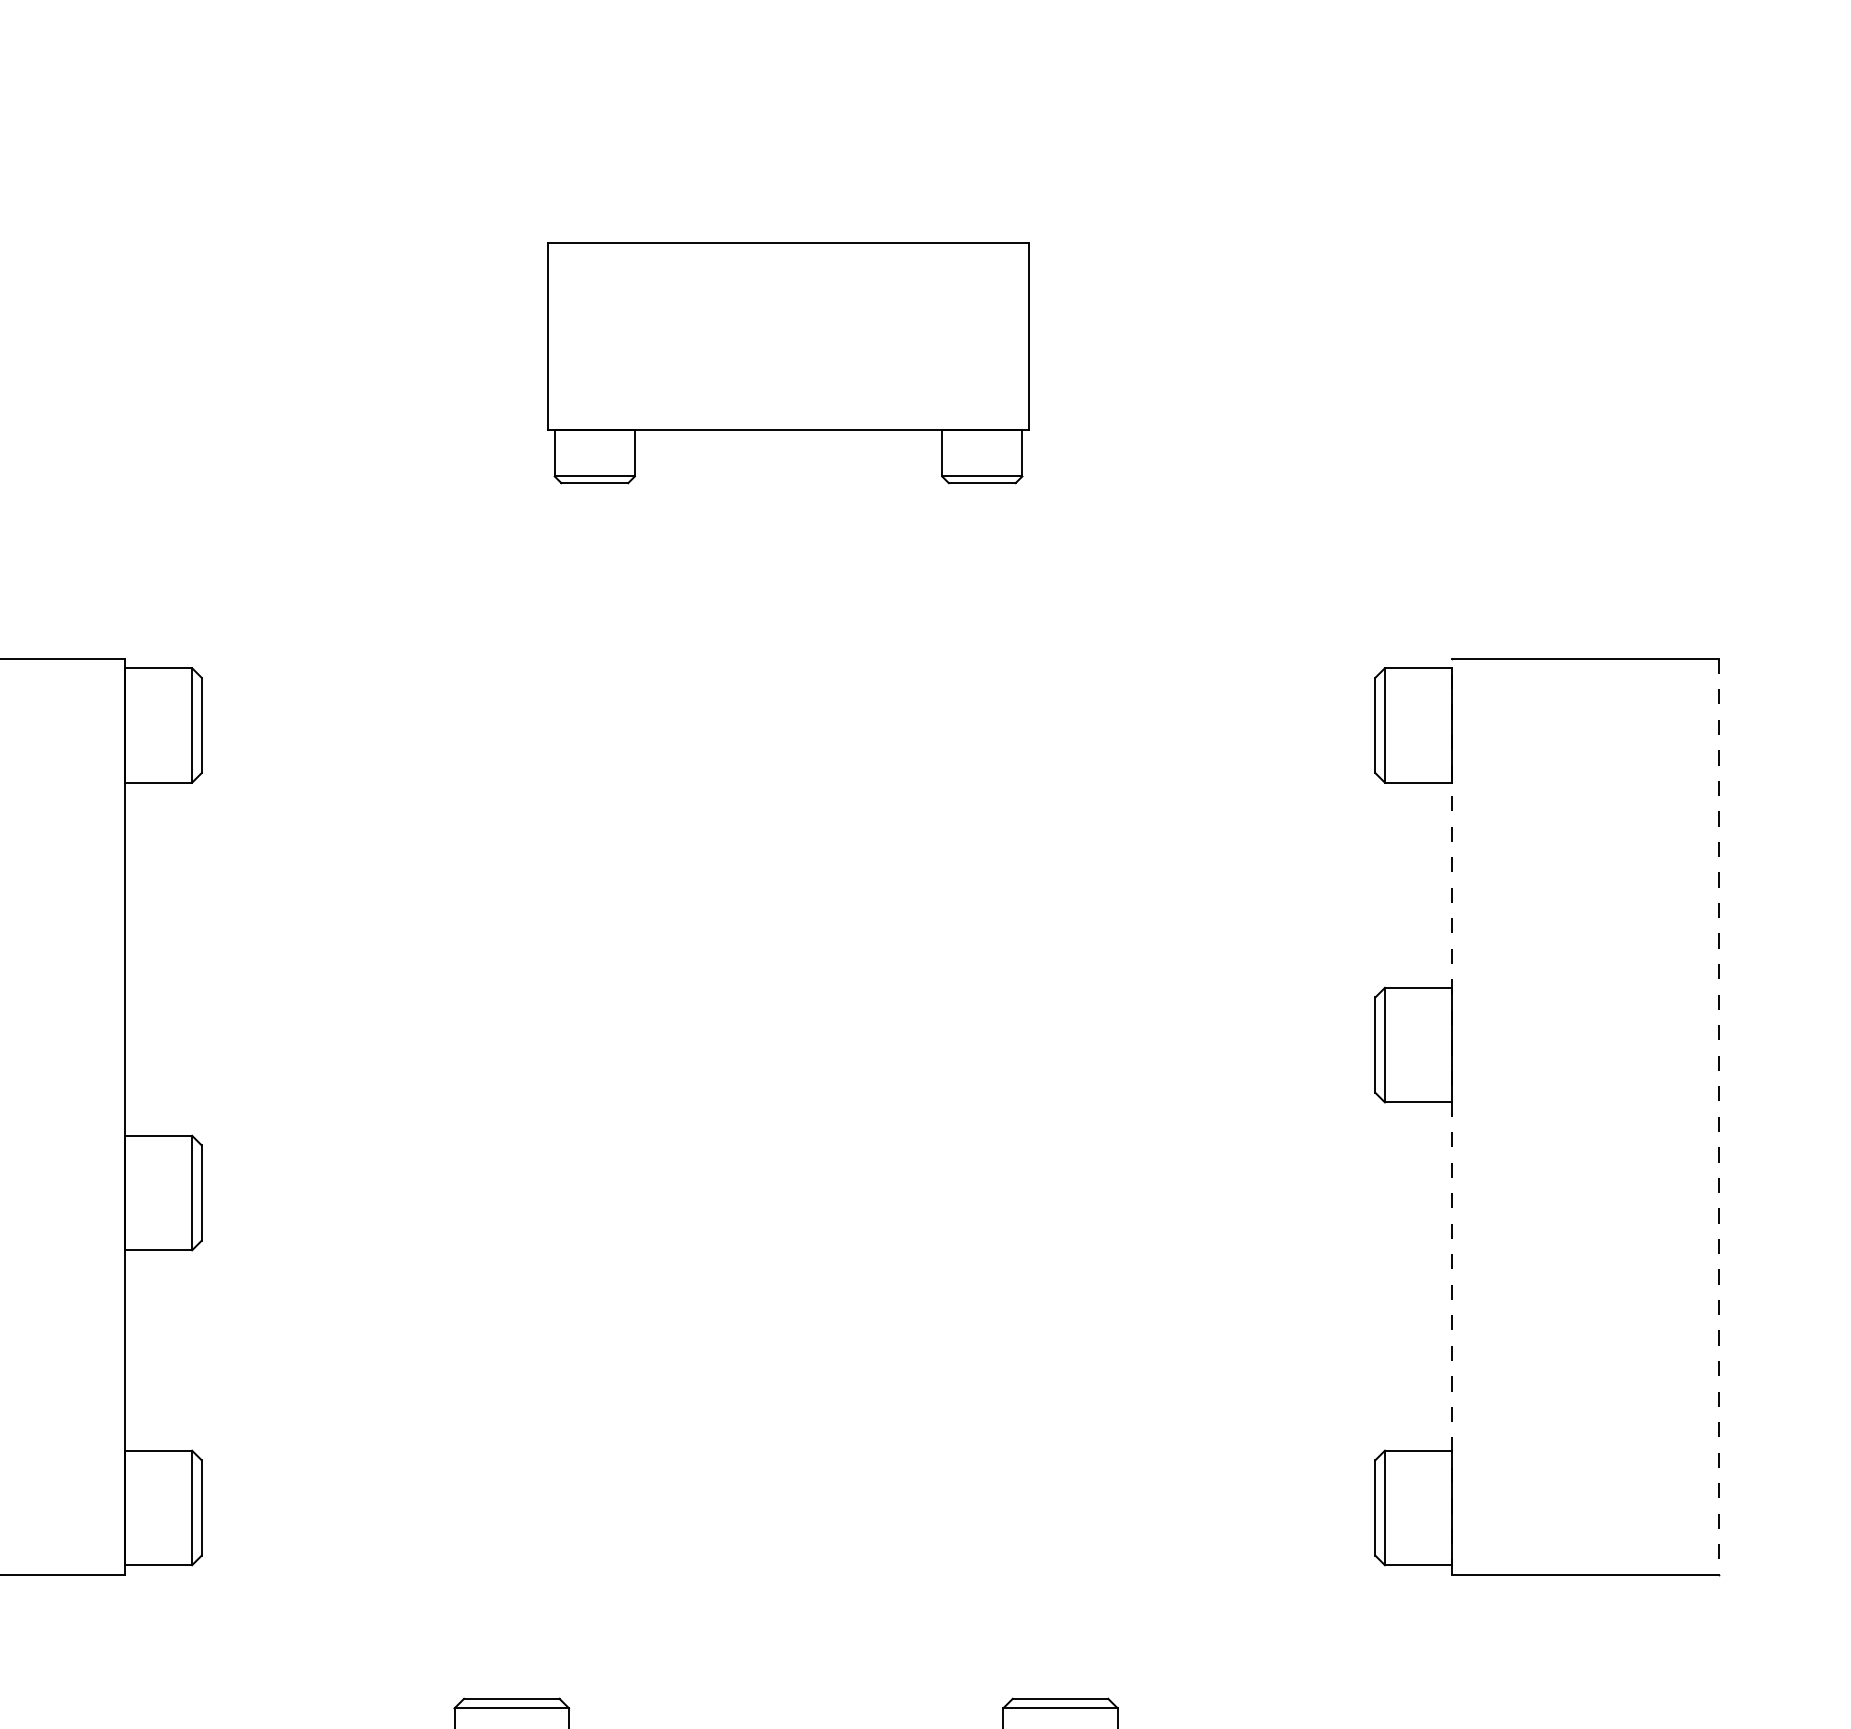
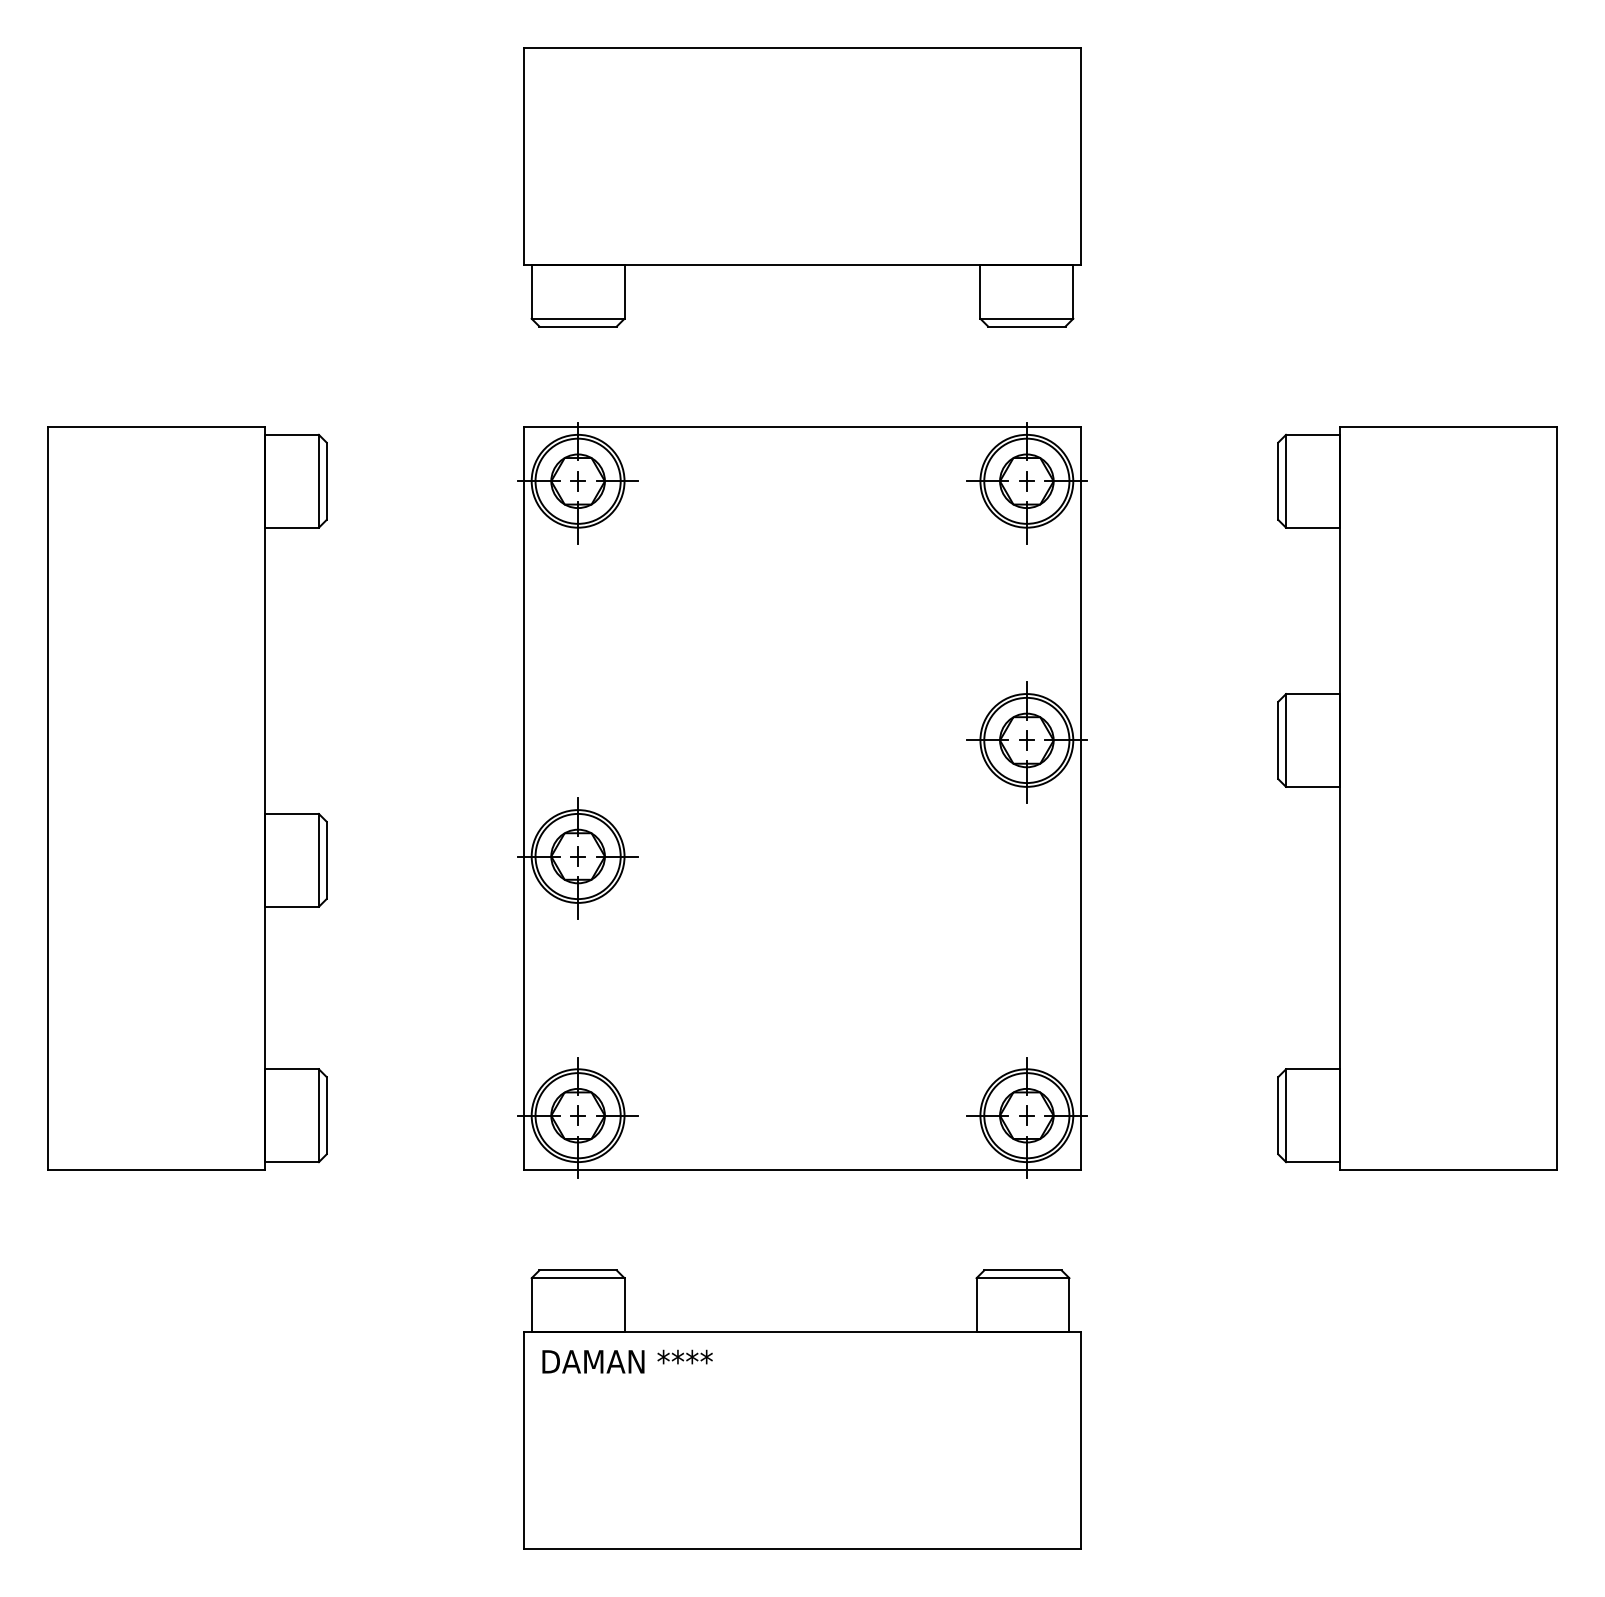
part: (788, 363) -> (802, 187), size x1.43
line: (1452, 1116) -> (1340, 798), dashed -> solid
line: (1718, 1116) -> (1556, 798), dashed -> solid
part: (788, 1119) -> (802, 800), added

